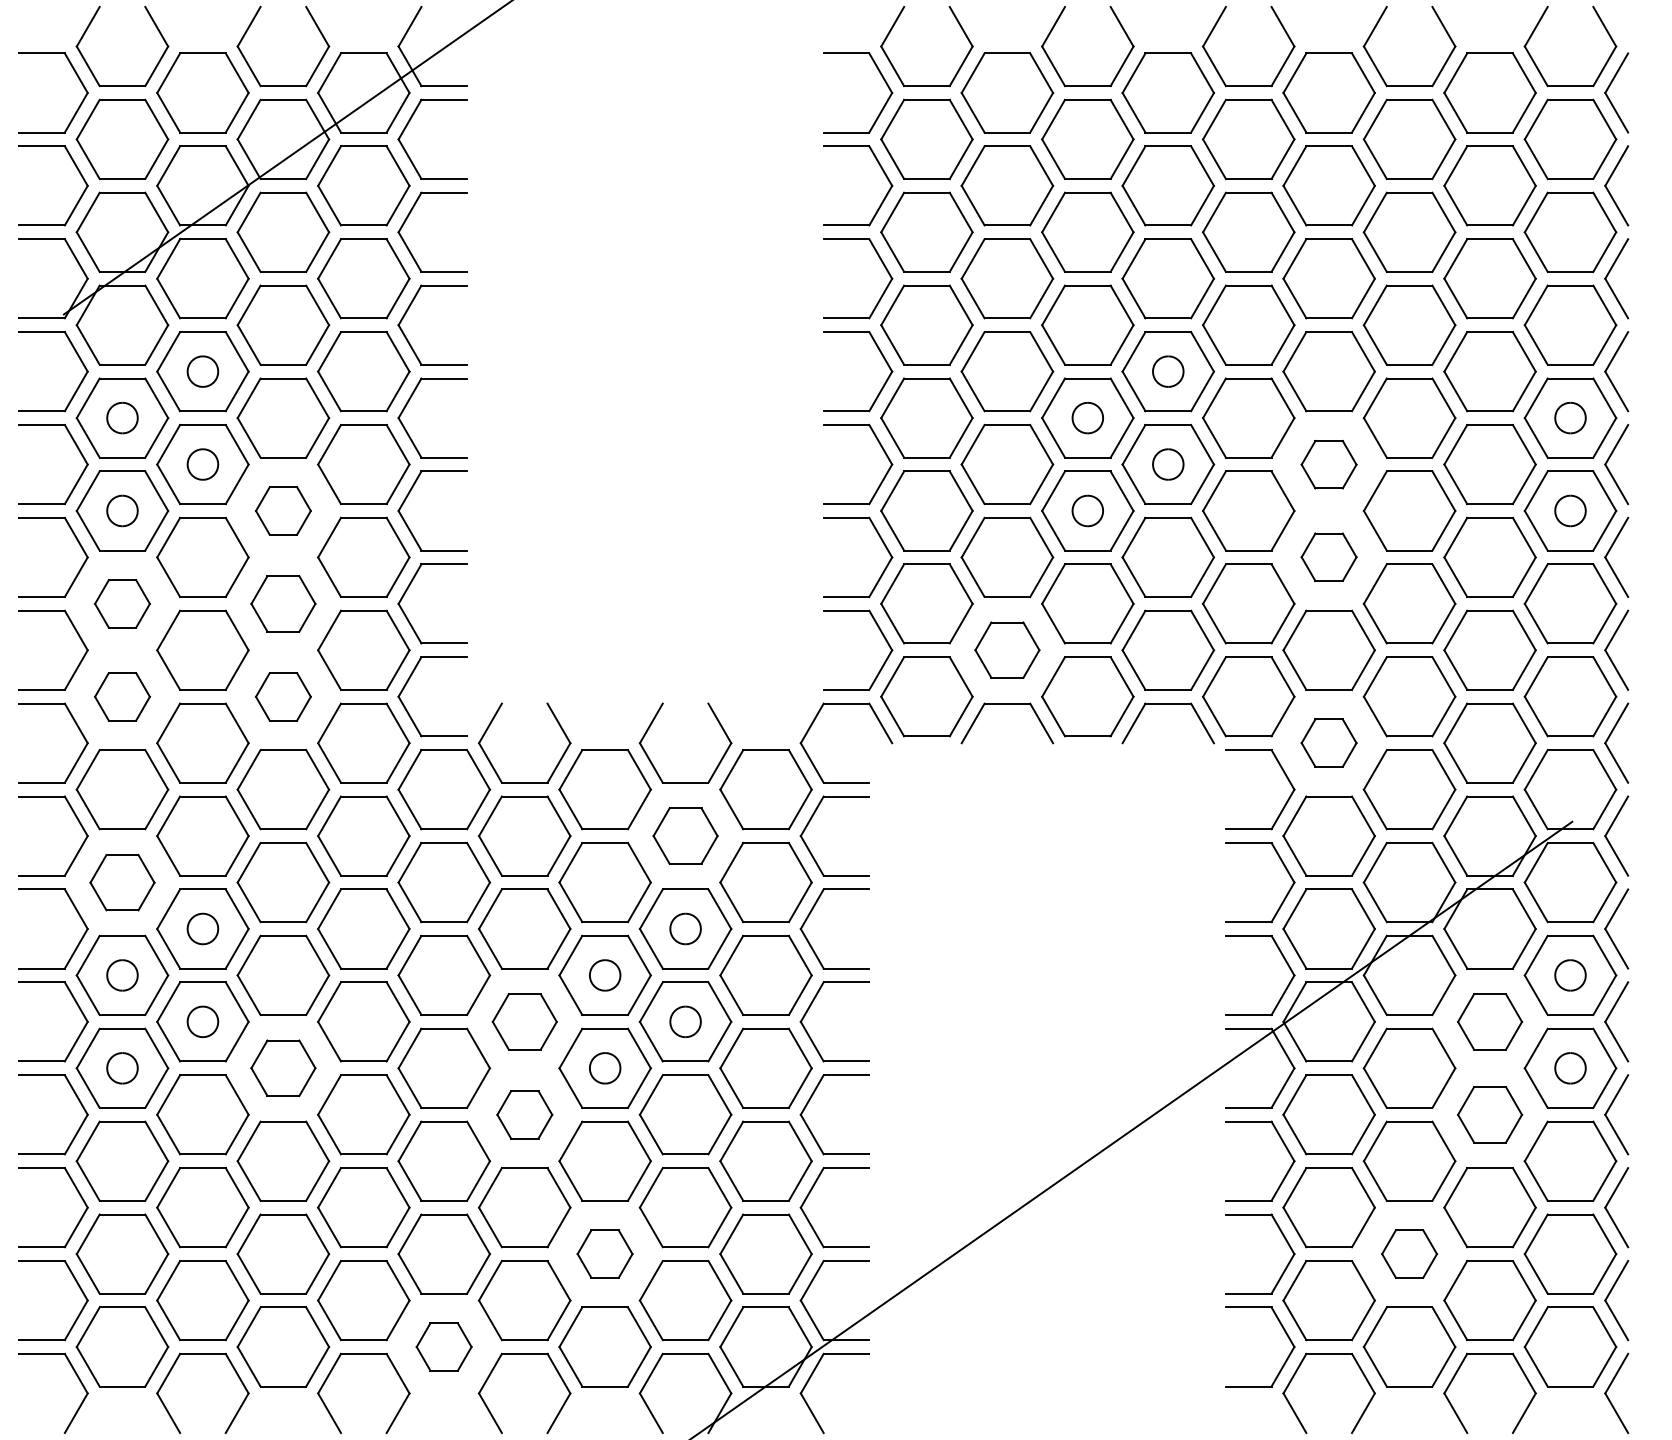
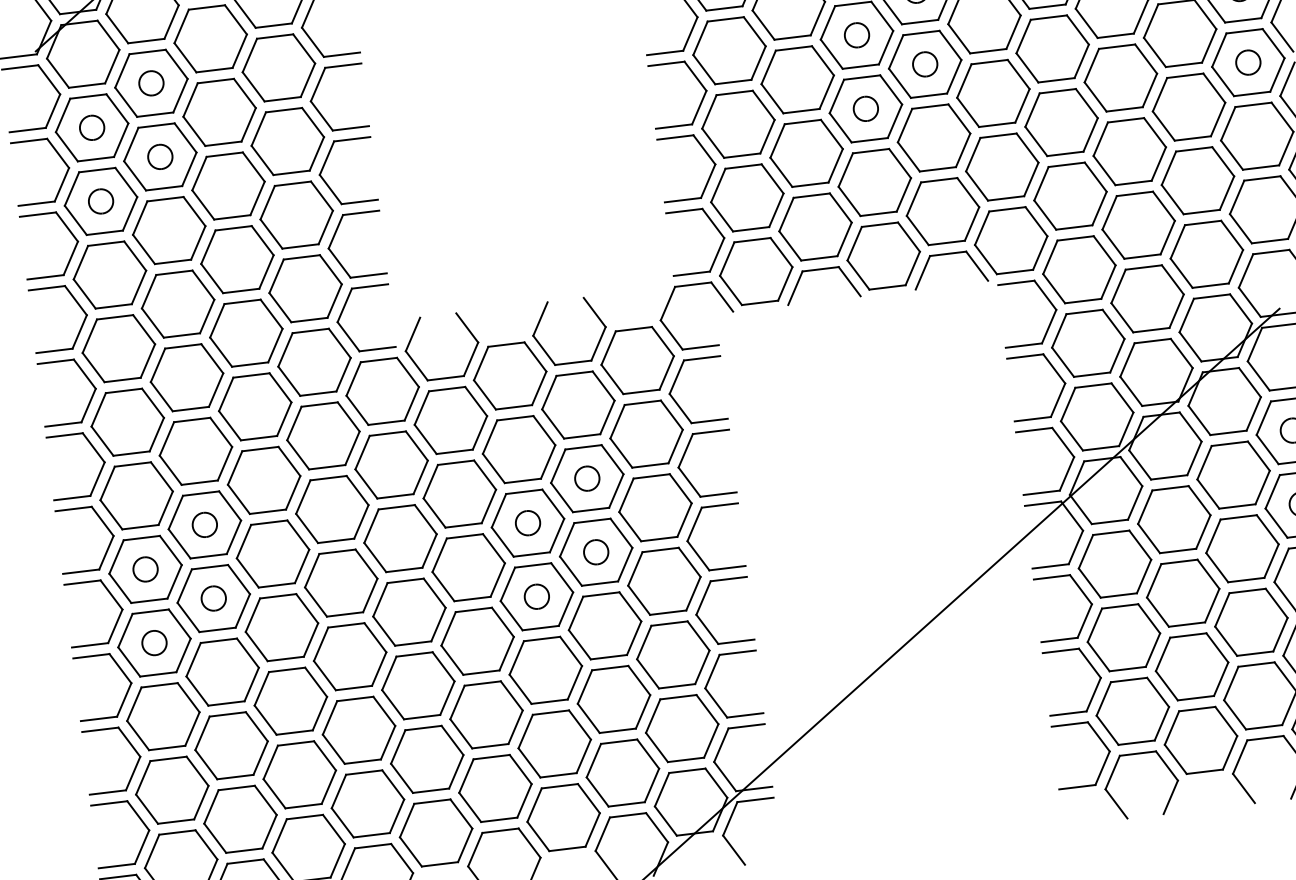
part: (1328, 464) -> (1052, 48), size x1.67
part: (283, 510) -> (228, 185), size x1.67
part: (1328, 556) -> (1060, 121), size x1.67
part: (122, 603) -> (109, 274), size x1.67
part: (283, 603) -> (237, 259), size x1.43
part: (1007, 649) -> (815, 226), size x1.43
part: (122, 696) -> (118, 348), size x1.67
part: (283, 696) -> (246, 333), size x1.67
part: (1328, 742) -> (1078, 269), size x1.67
part: (685, 835) -> (578, 404), size x1.43
part: (122, 882) -> (136, 495), size x1.43
part: (524, 1021) -> (468, 567), size x1.43
part: (1489, 1021) -> (1233, 474), size x1.43
part: (283, 1067) -> (281, 626), size x1.43
part: (524, 1114) -> (477, 641), size x1.67
part: (1489, 1114) -> (1242, 548), size x1.43
part: (604, 1253) -> (554, 743), size x1.67
part: (1409, 1253) -> (1191, 666), size x1.67
part: (443, 1346) -> (435, 832), size x1.67

